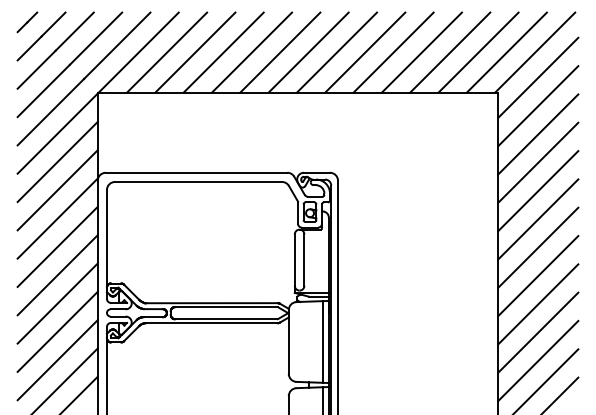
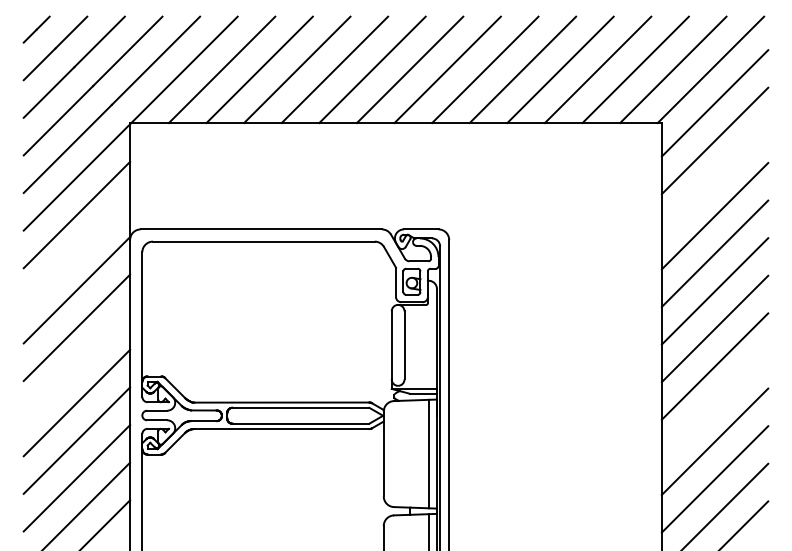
line: (537, 134) -> (714, 178), removed
line: (57, 190) -> (76, 252), removed
line: (57, 275) -> (76, 365), removed
line: (537, 303) -> (714, 403), removed

